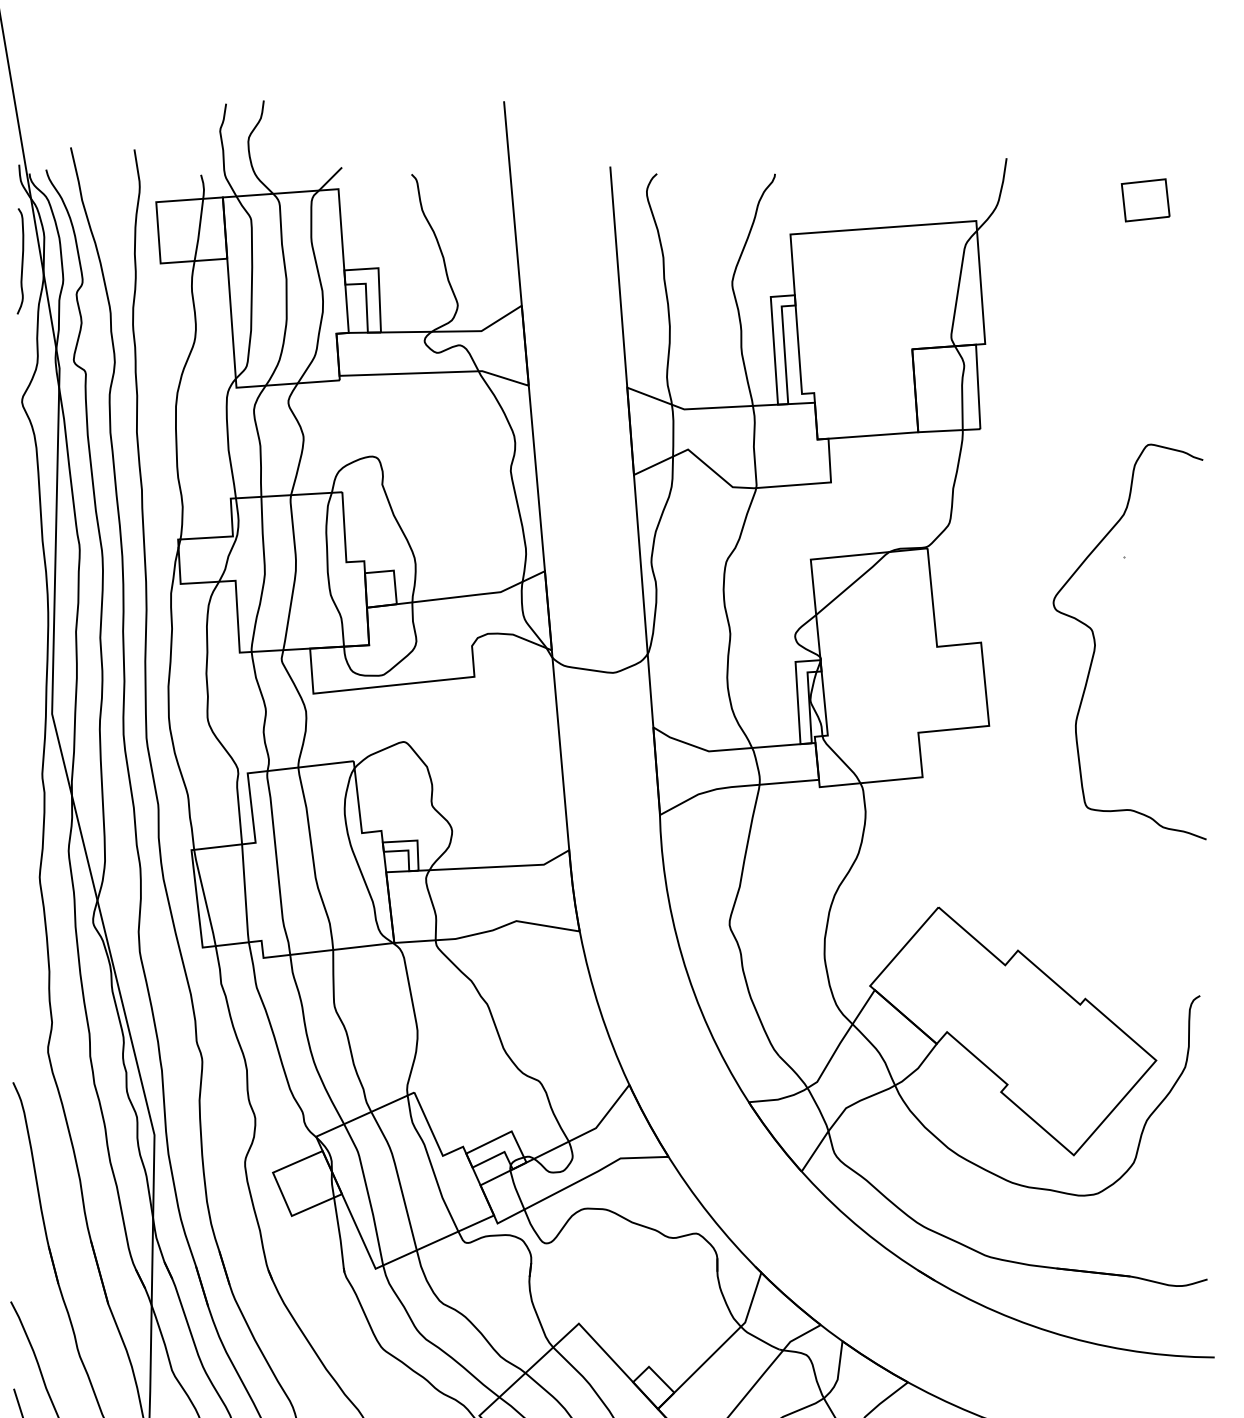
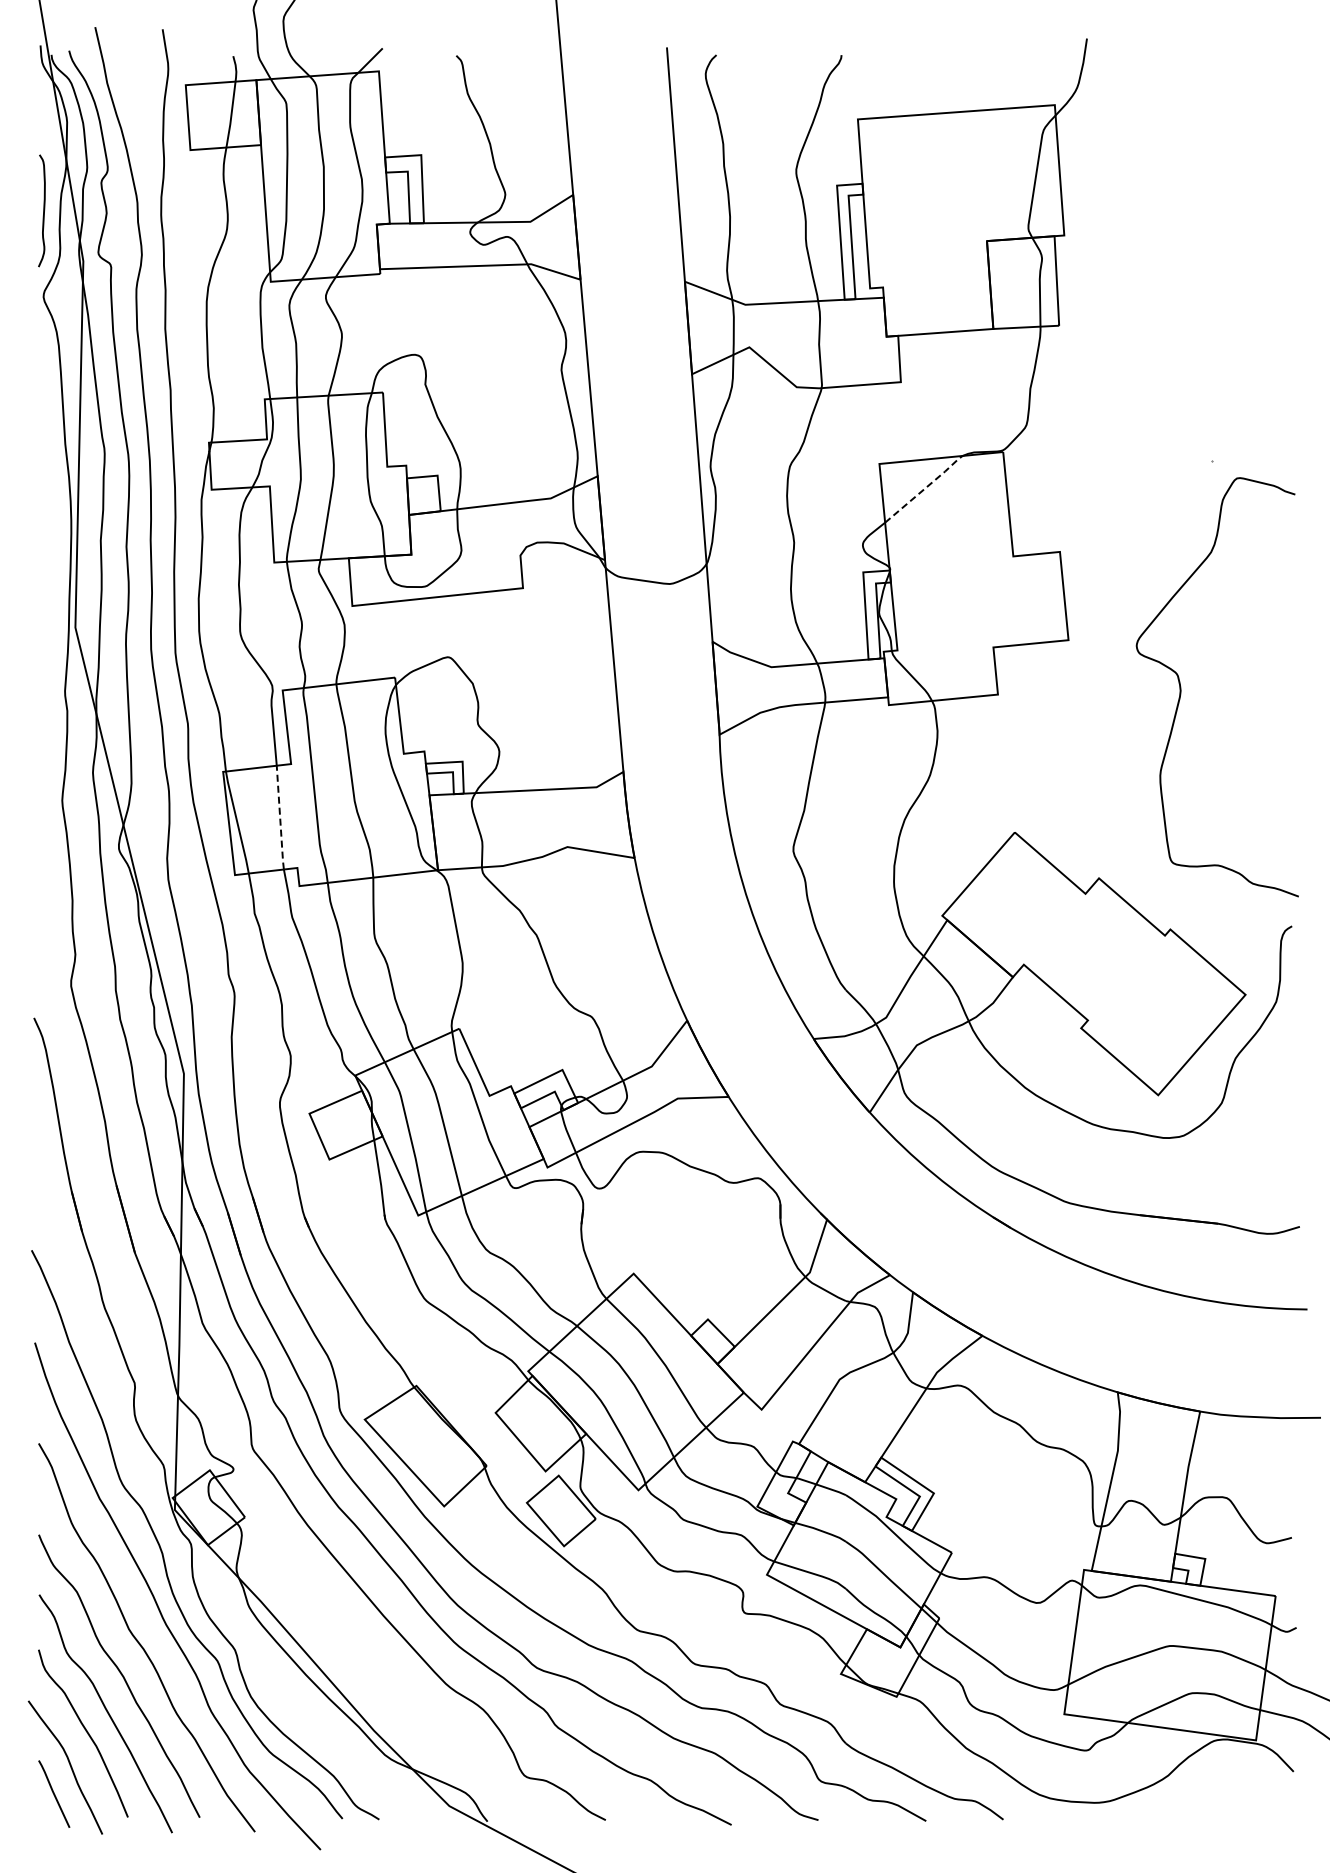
part: (1145, 200) -> (1234, 83), removed
curve: (22, 260) -> (43, 210), moved
line: (854, 582) -> (925, 488), solid -> dashed
curve: (1095, 642) -> (1181, 687), moved
line: (245, 894) -> (280, 818), solid -> dashed

